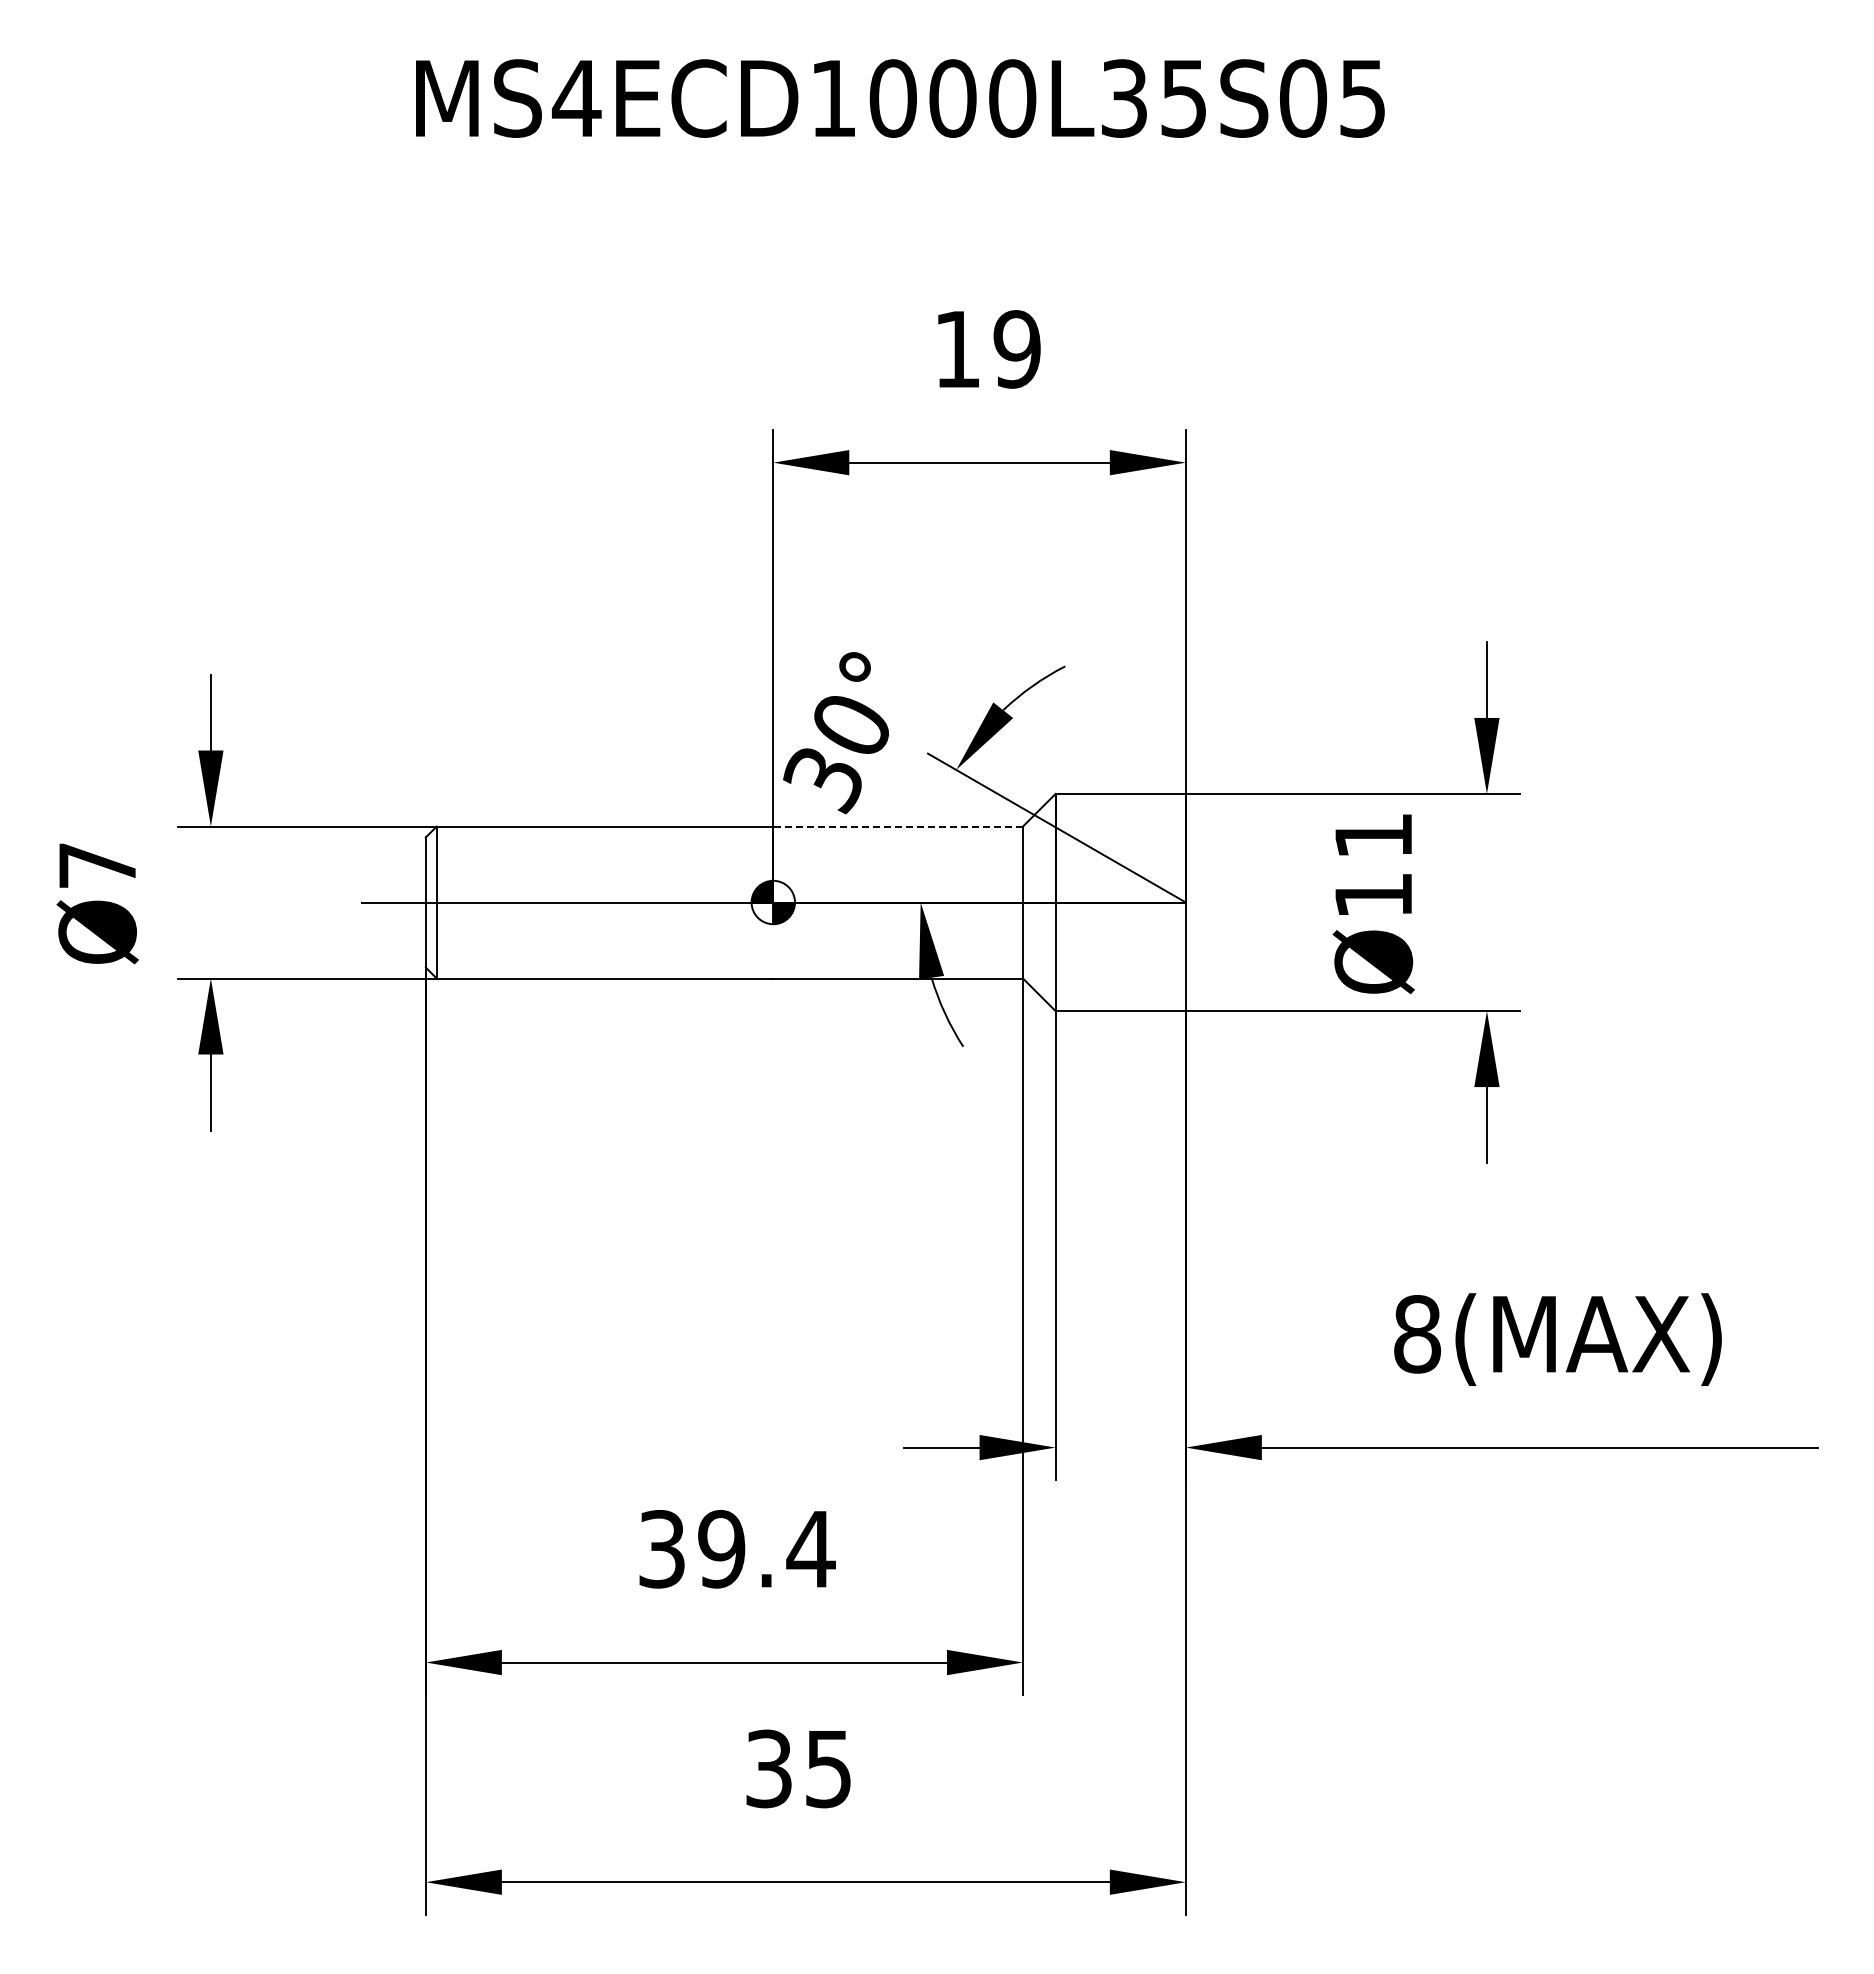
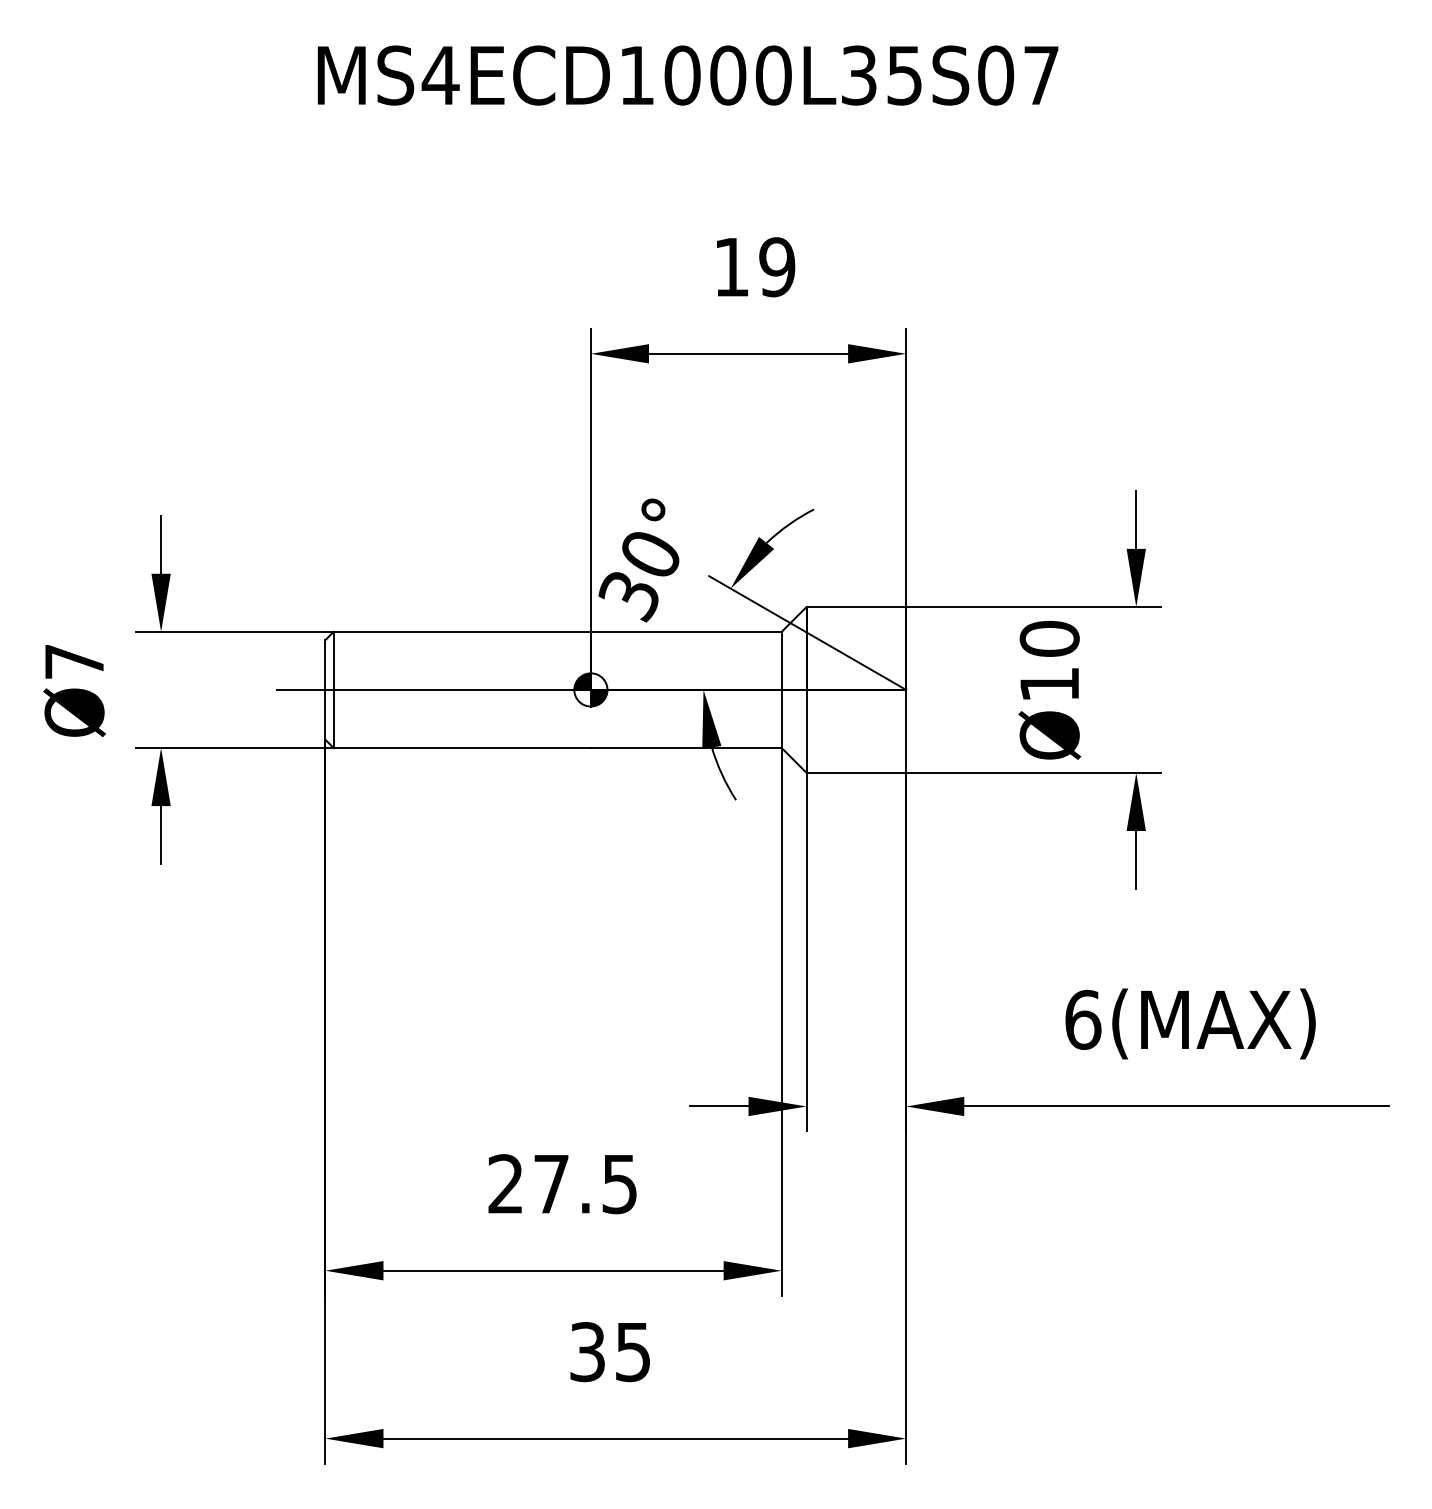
text: (1362, 98) -> (1041, 75), MS4ECD1000L35S05 -> MS4ECD1000L35S07
line: (898, 826) -> (686, 631), dashed -> solid
text: (1373, 835) -> (1049, 638), Ø11 -> Ø10
text: (1417, 1334) -> (1083, 1020), 8(MAX) -> 6(MAX)
text: (737, 1548) -> (563, 1183), 39.4 -> 27.5

